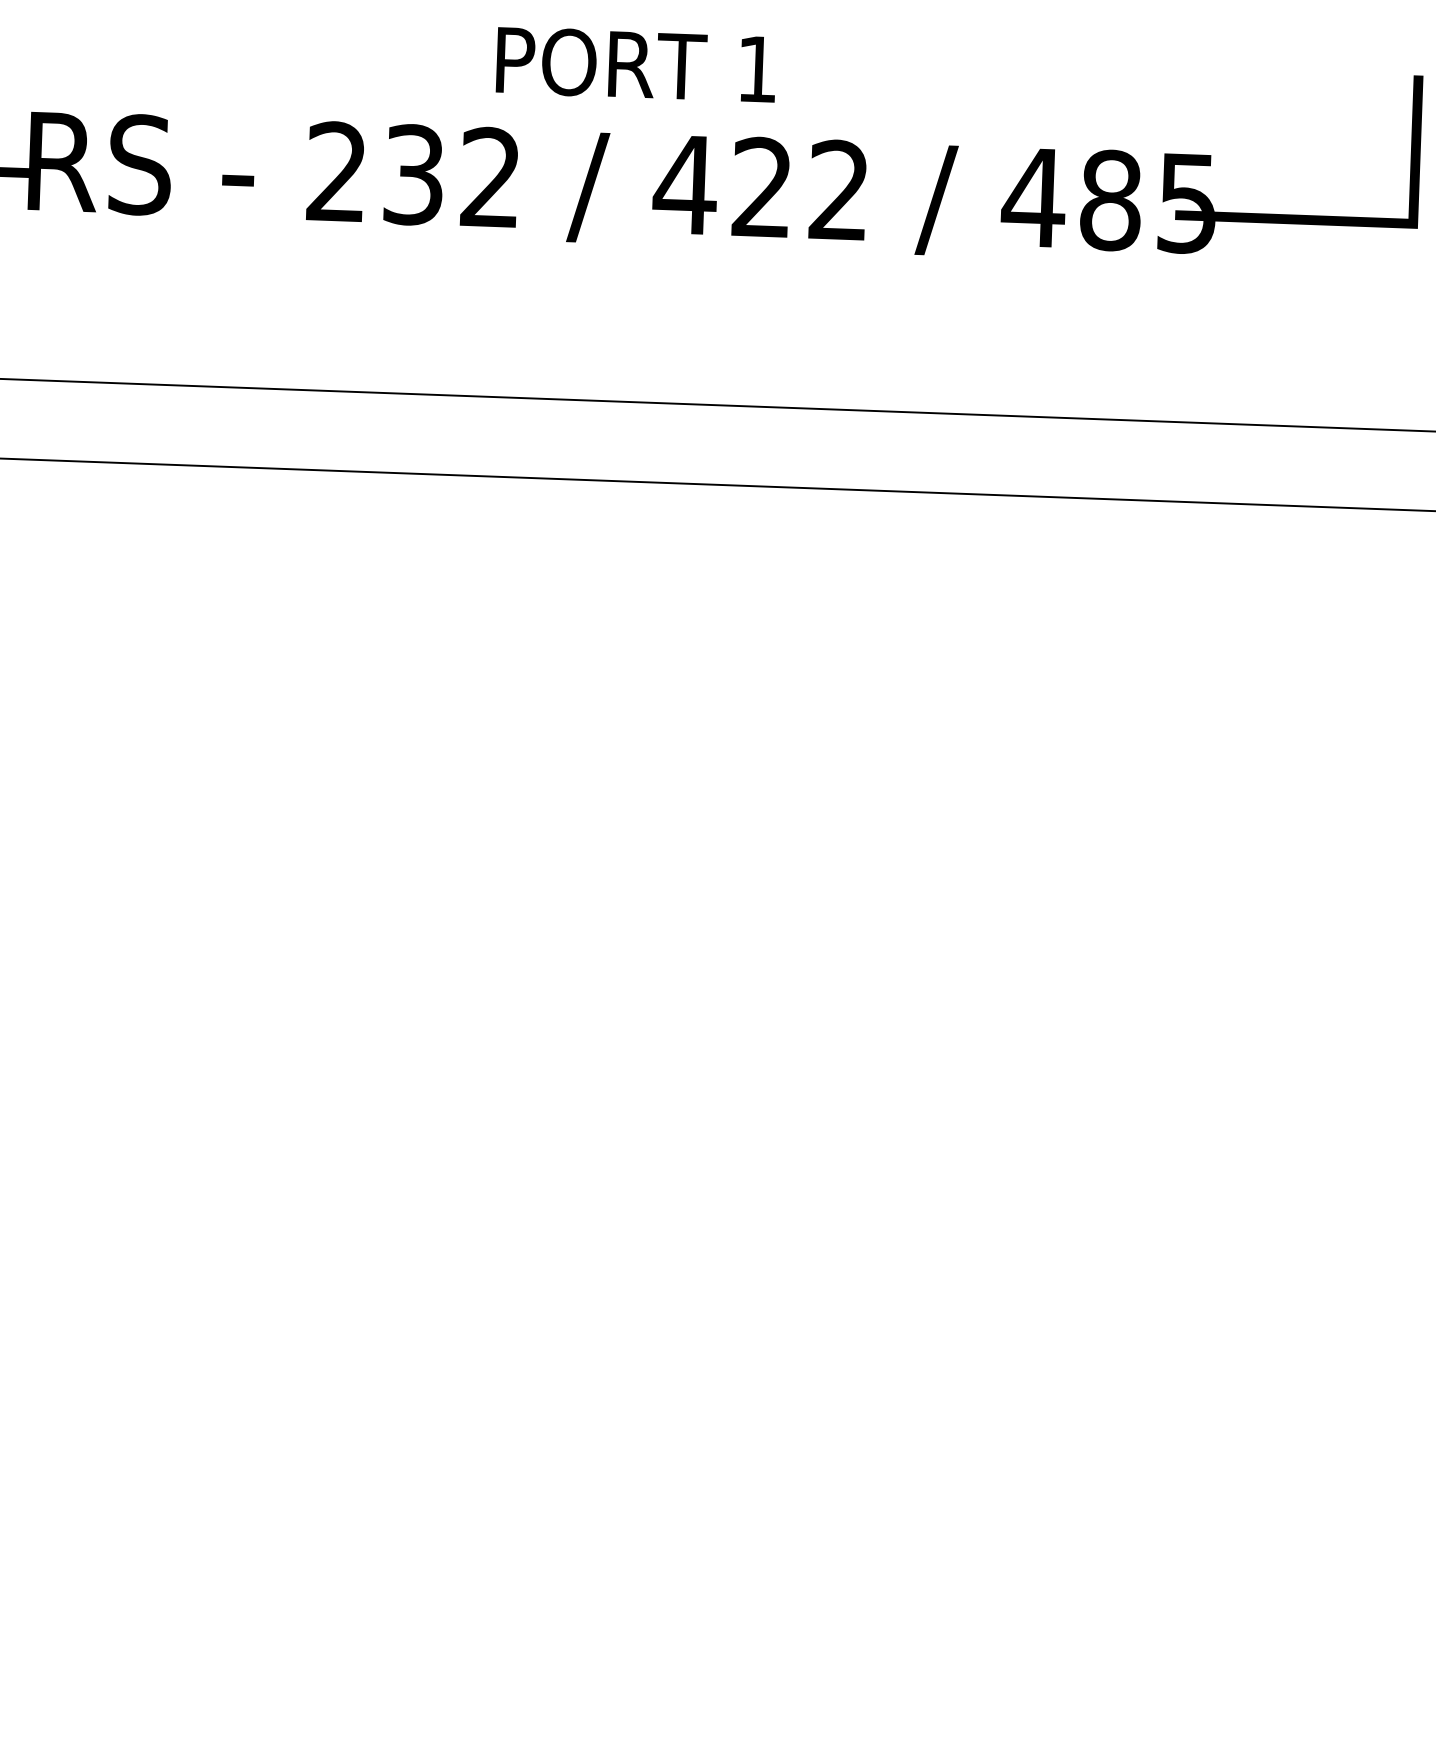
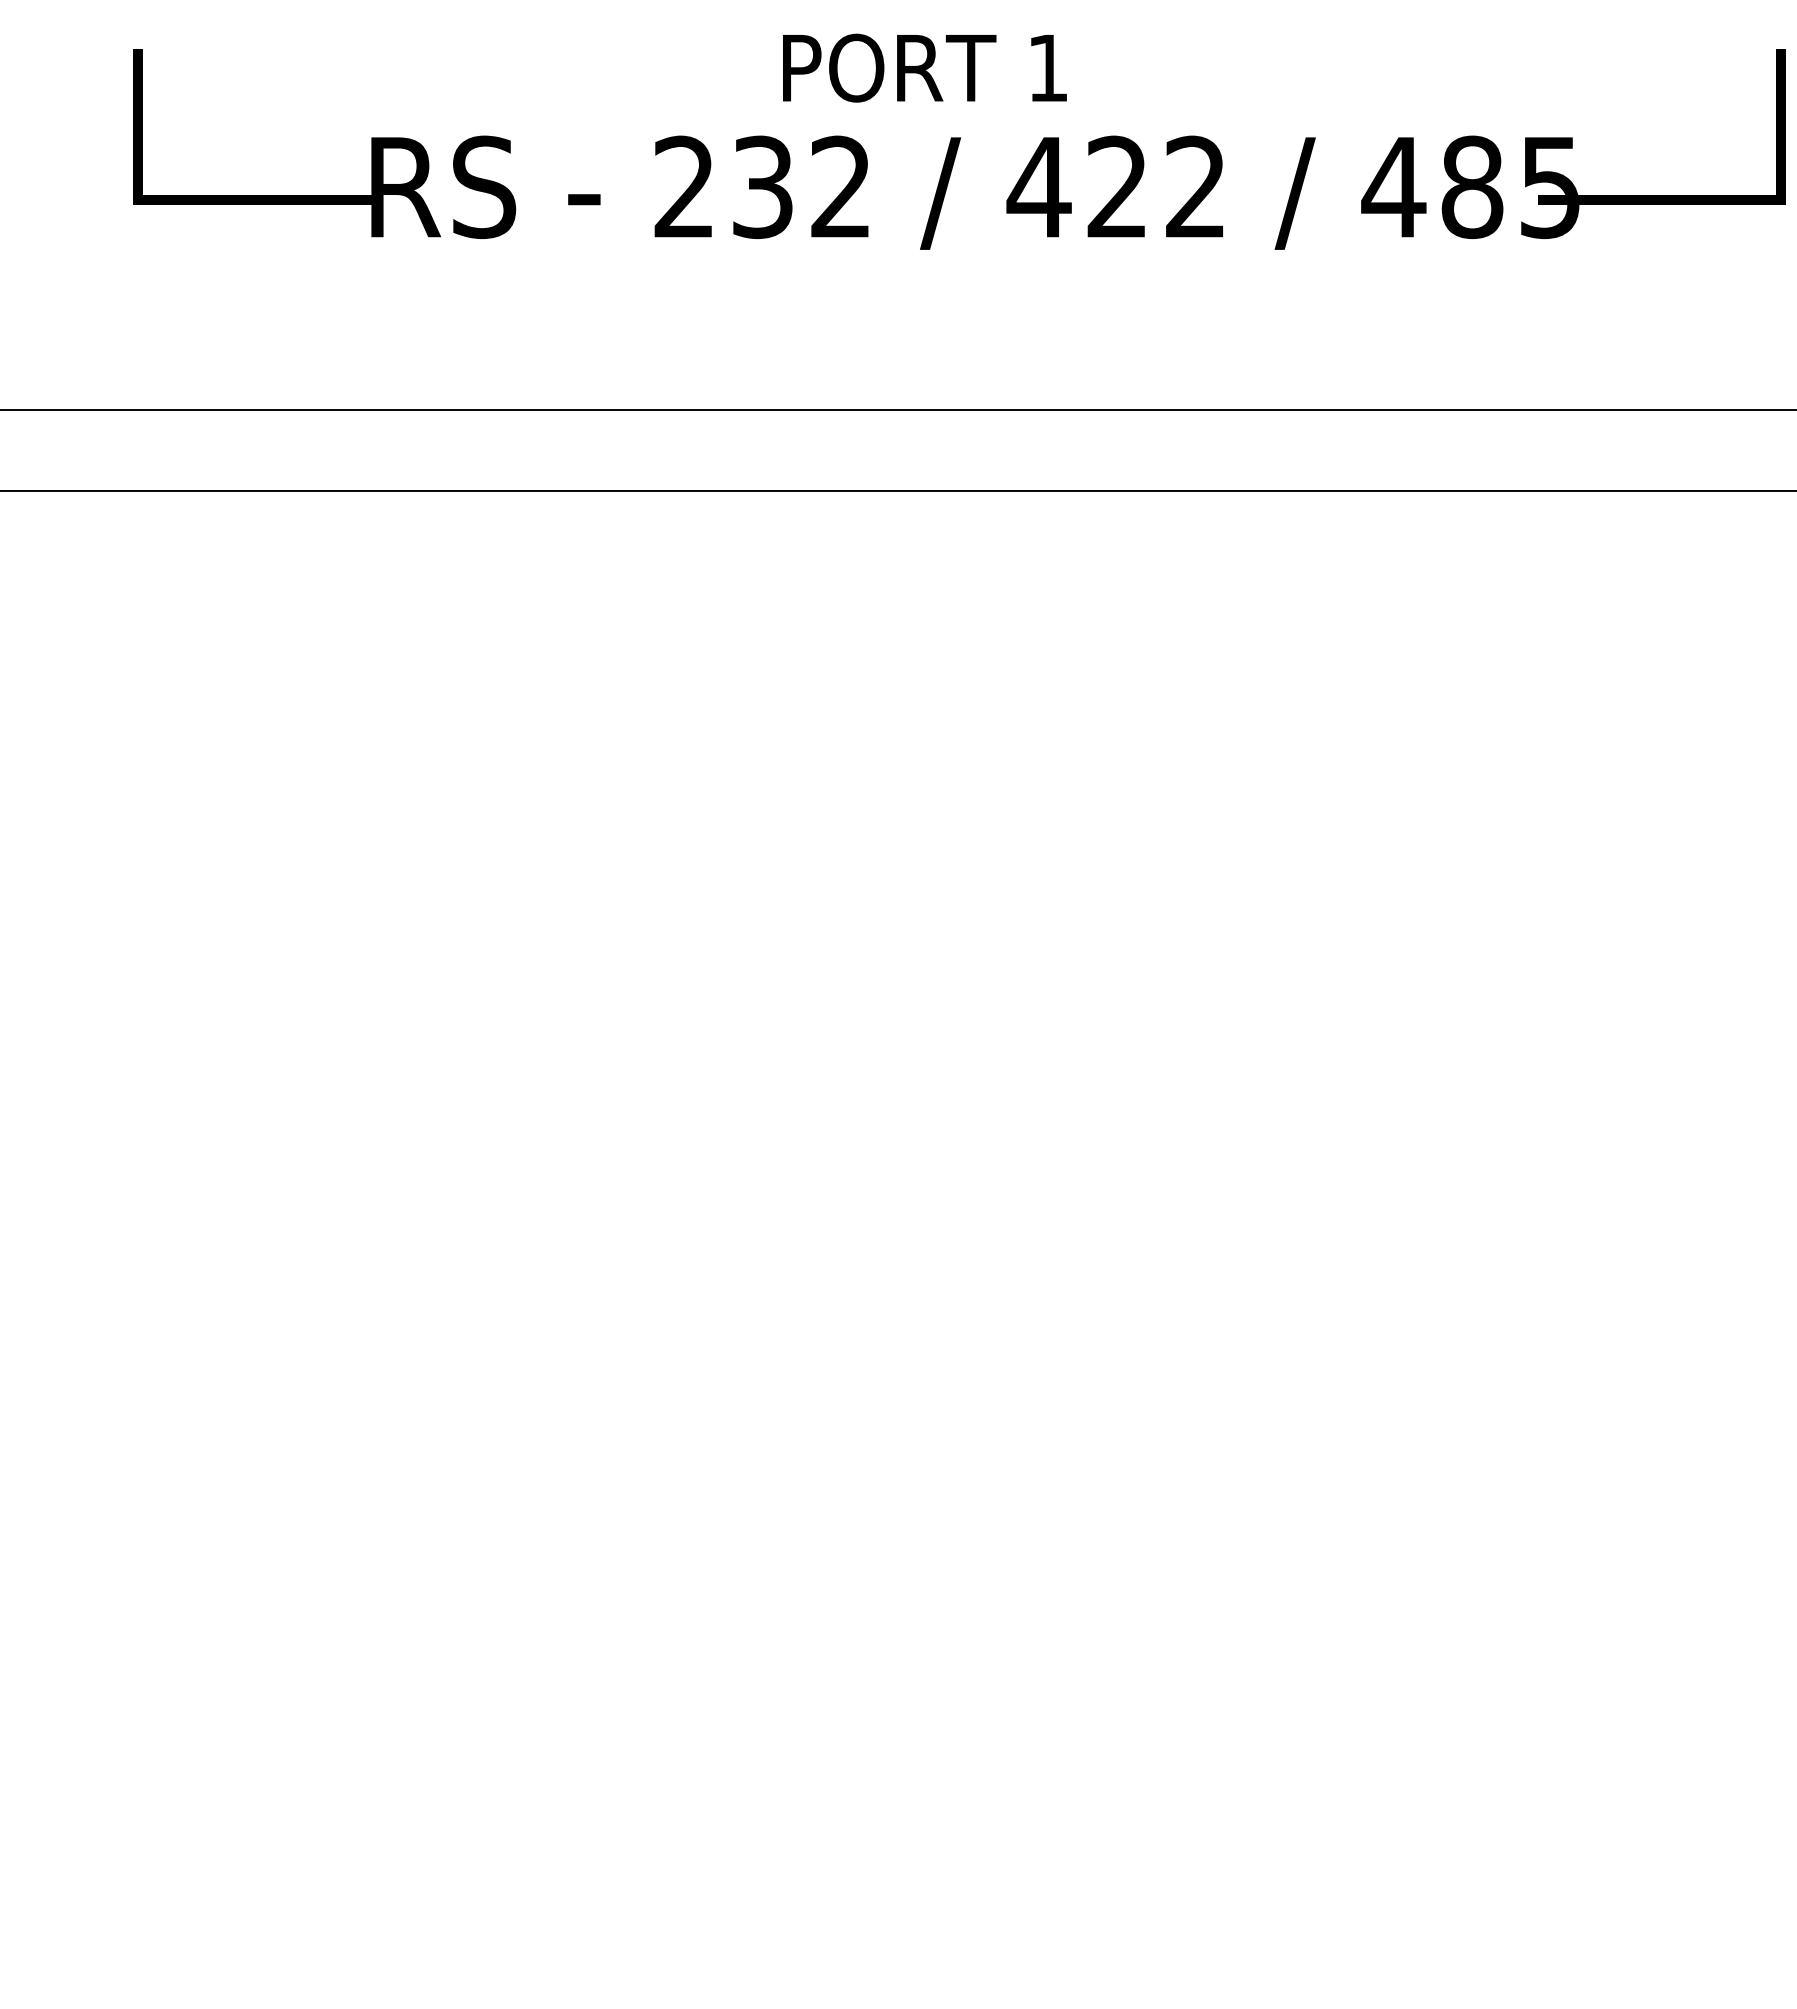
text: (635, 64) -> (924, 67), moved

